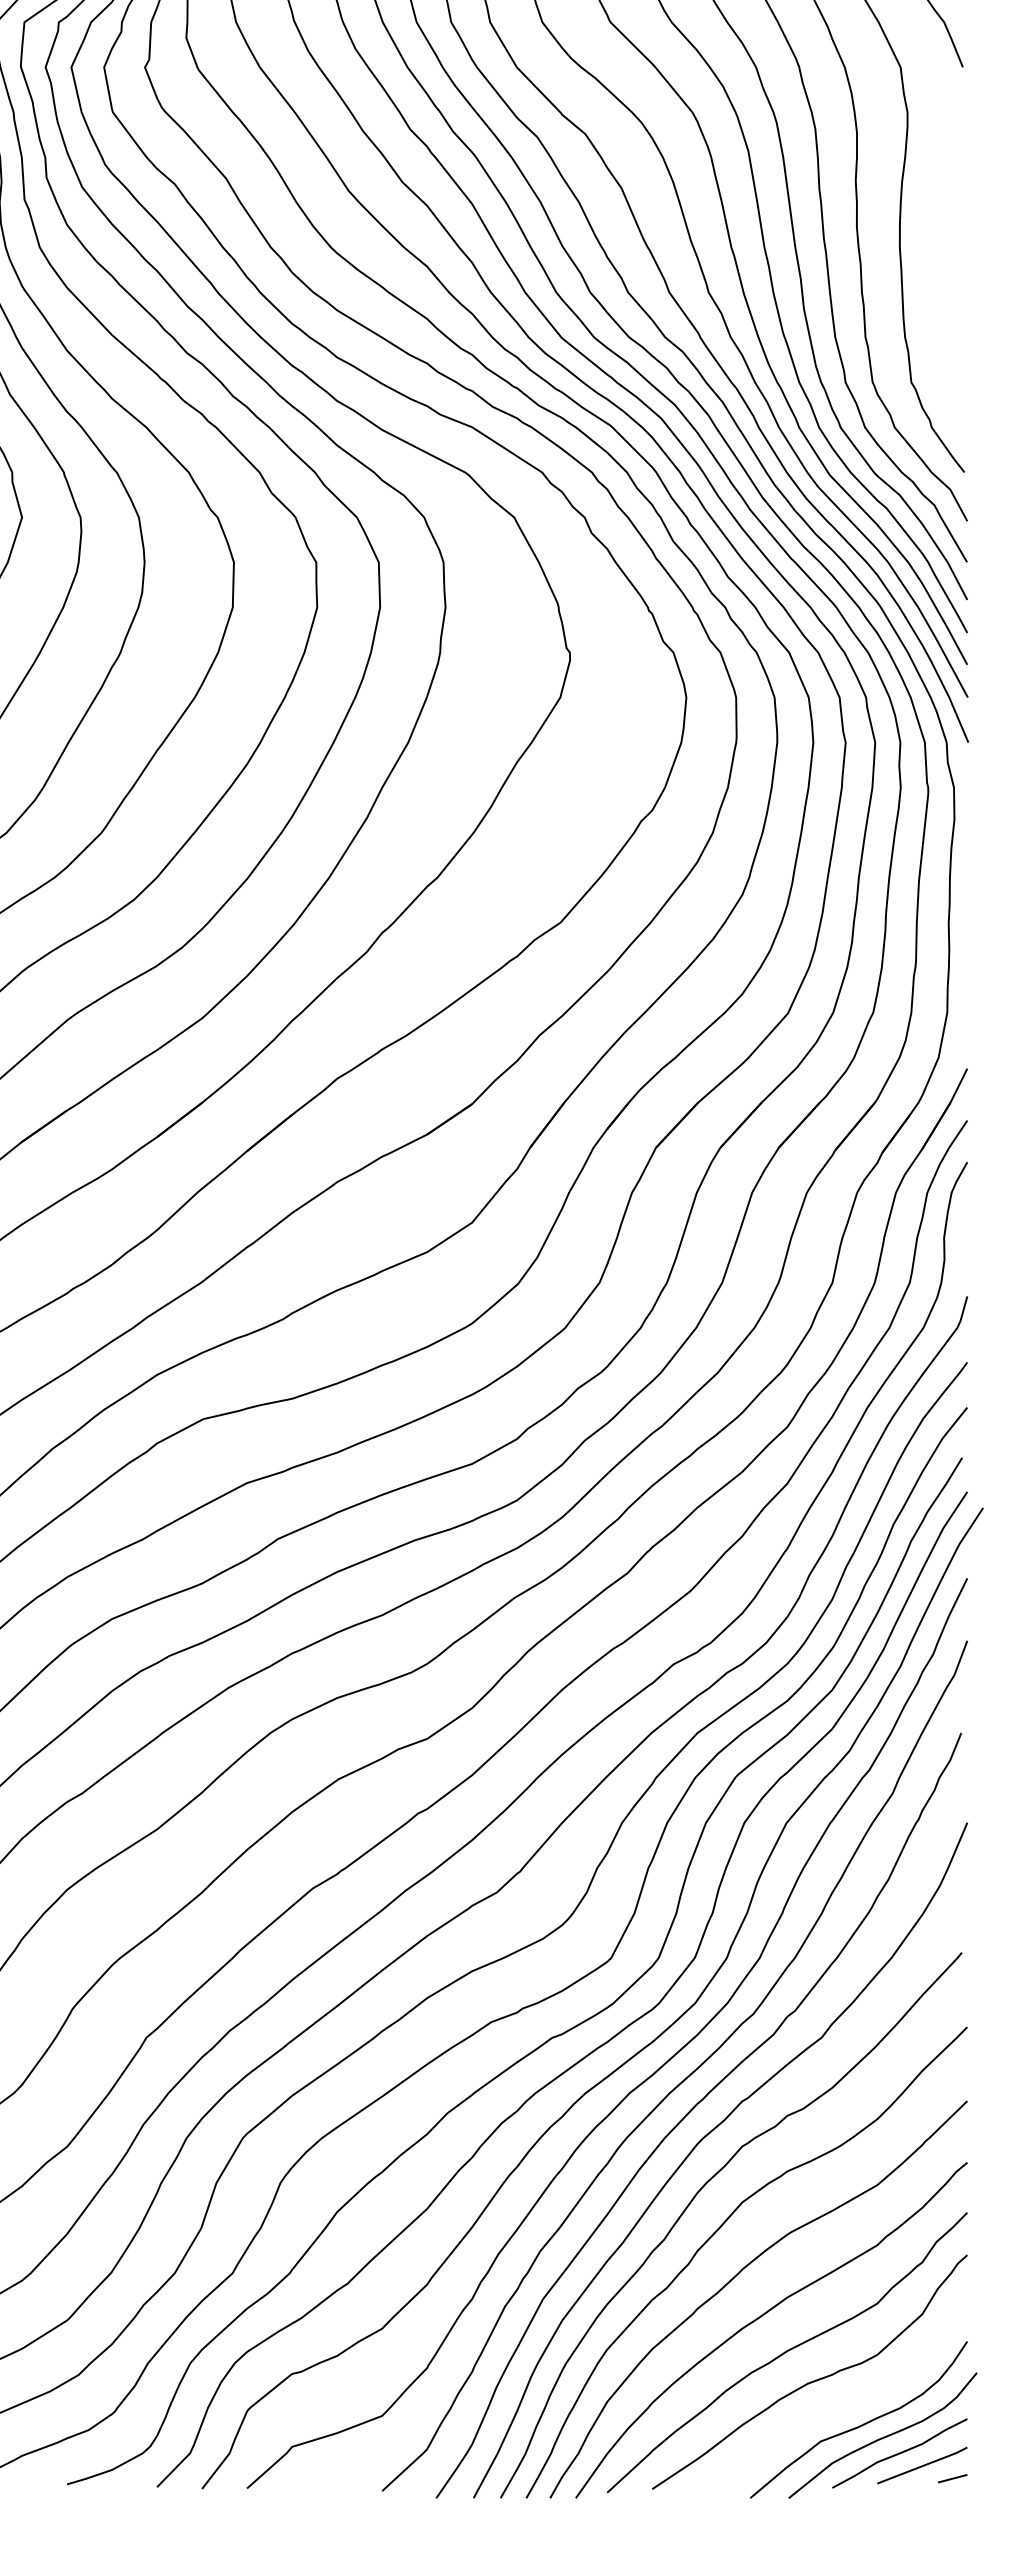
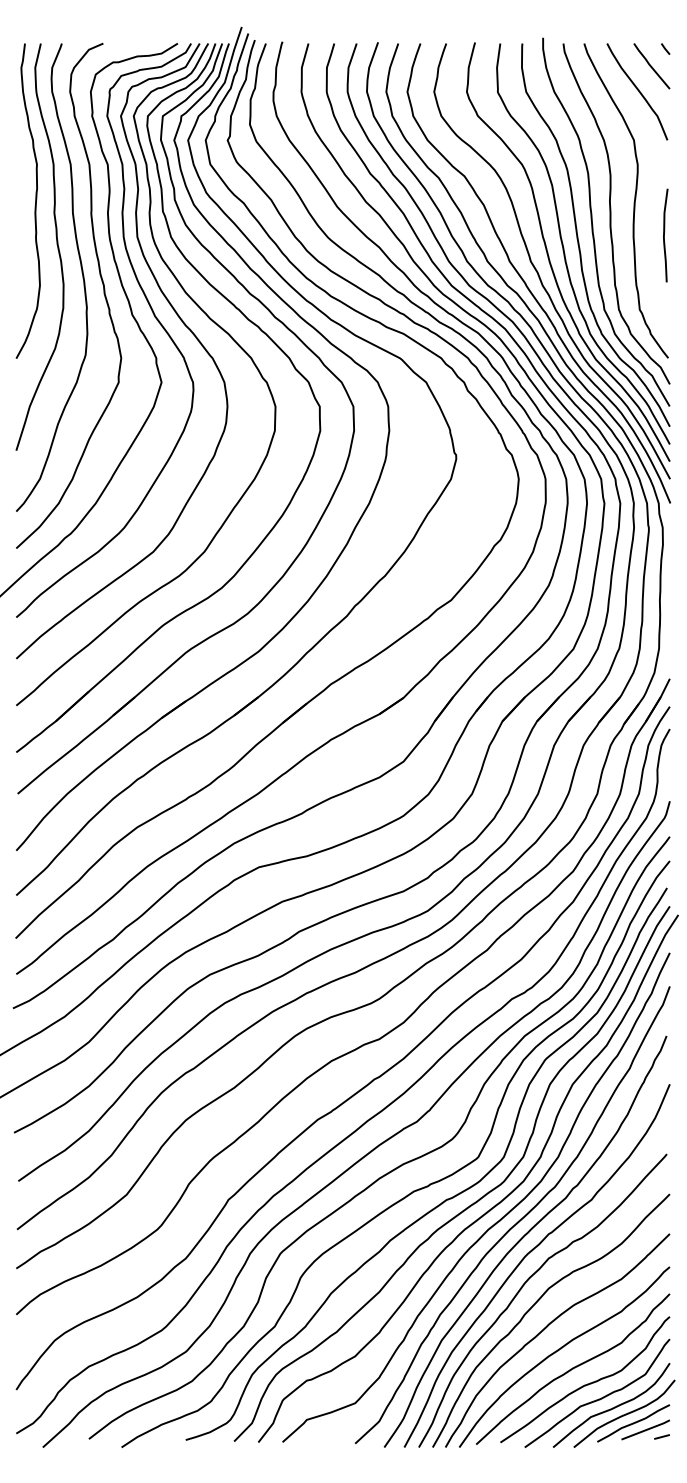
curve: (957, 244) -> (664, 235), added
curve: (834, 2407) -> (598, 1398), added

